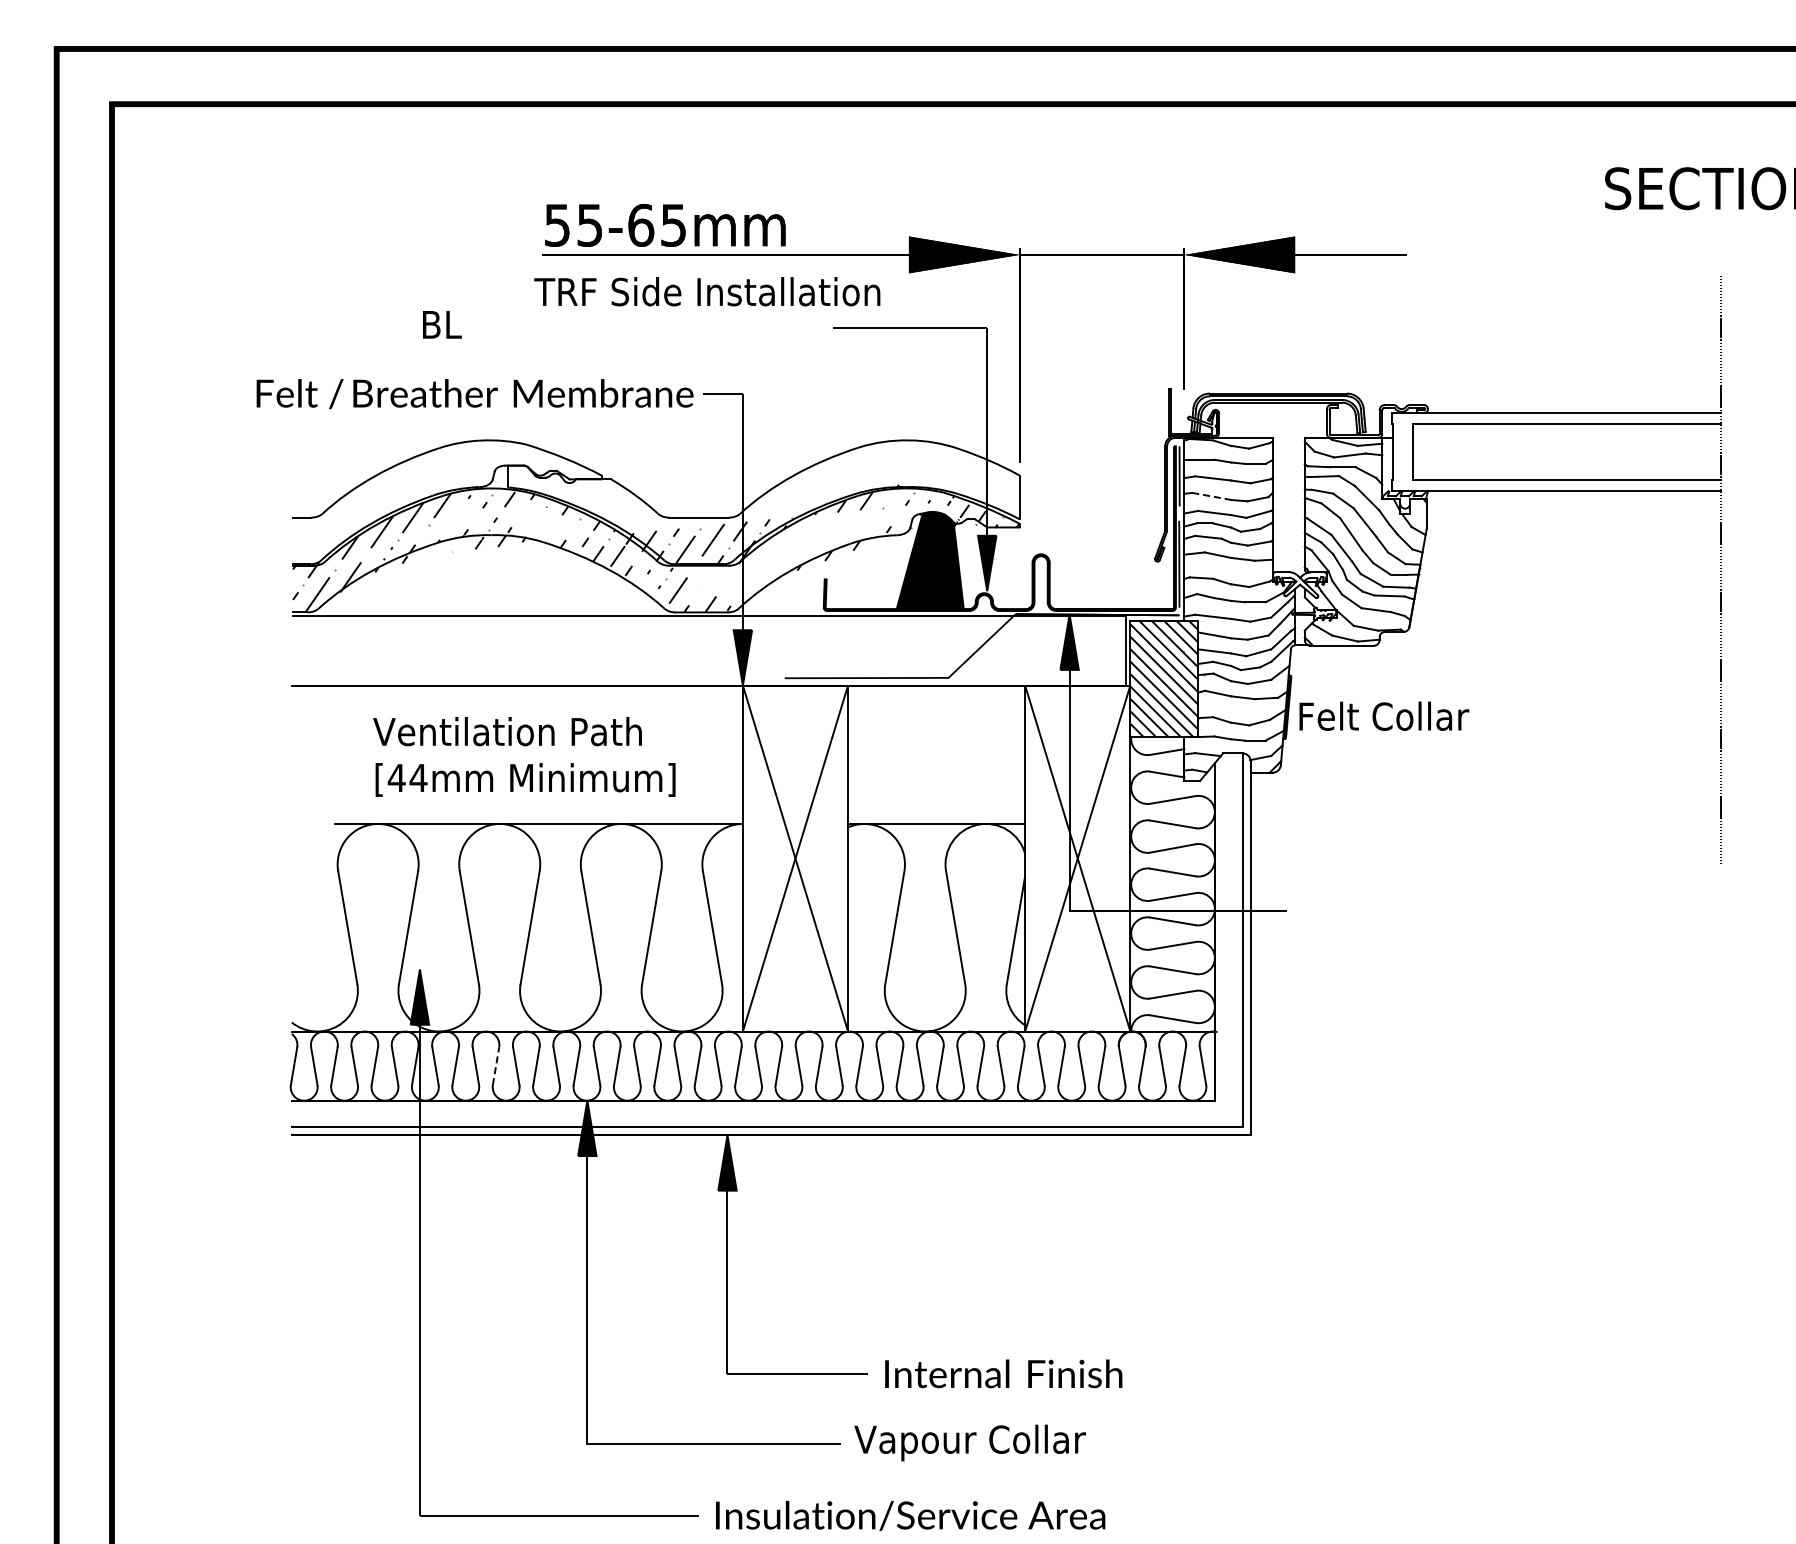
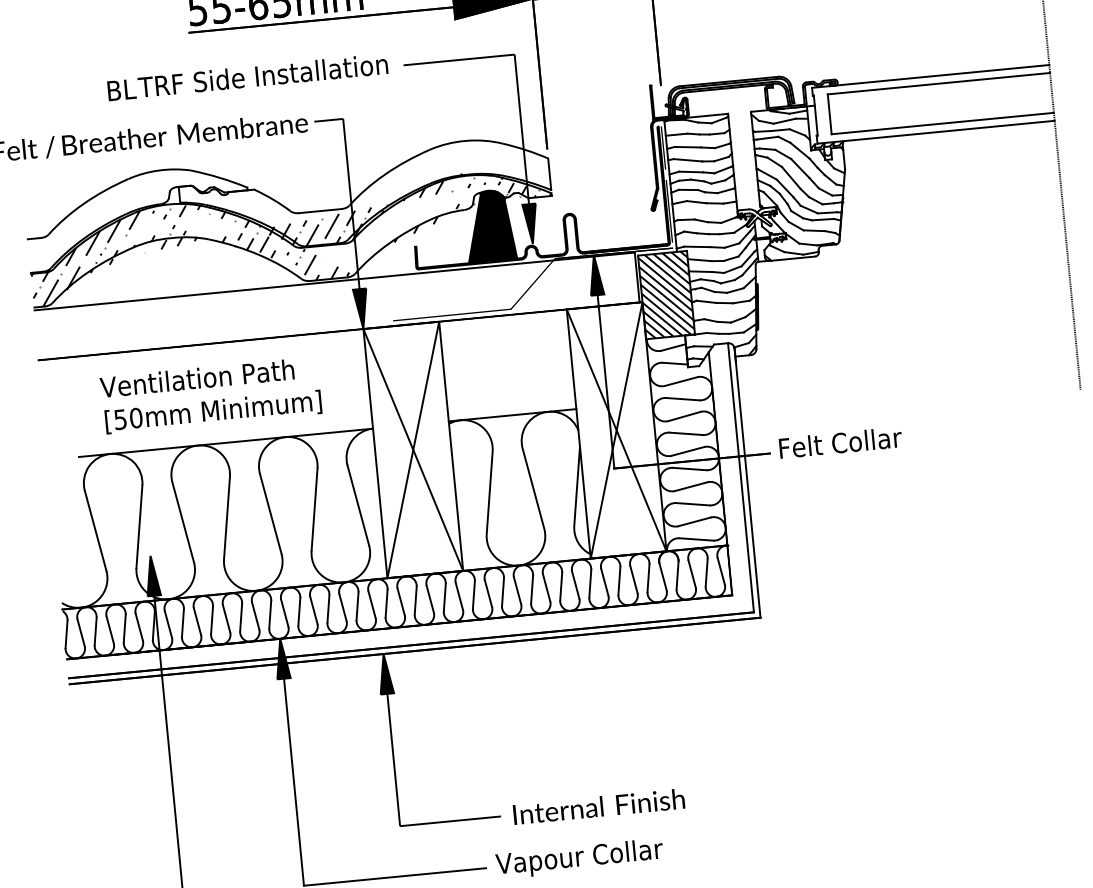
text: (707, 291) -> (263, 75), moved
line: (1211, 496) -> (687, 160), dashed -> solid
text: (1384, 715) -> (840, 442), moved
text: (407, 777) -> (128, 418), [44mm -> [50mm
line: (496, 1065) -> (212, 619), dashed -> solid

